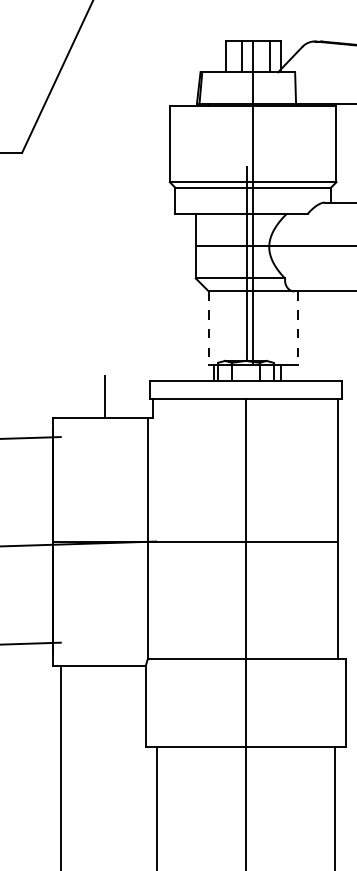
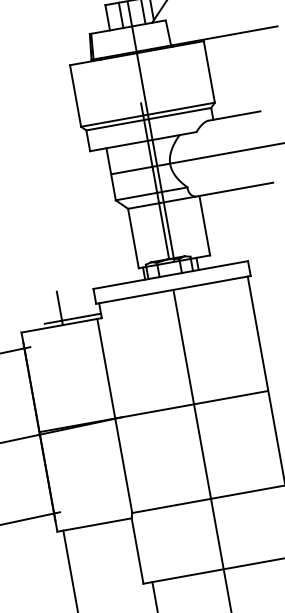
line: (208, 328) -> (133, 238), dashed -> solid
line: (297, 328) -> (204, 225), dashed -> solid
line: (117, 412) -> (72, 319), added

